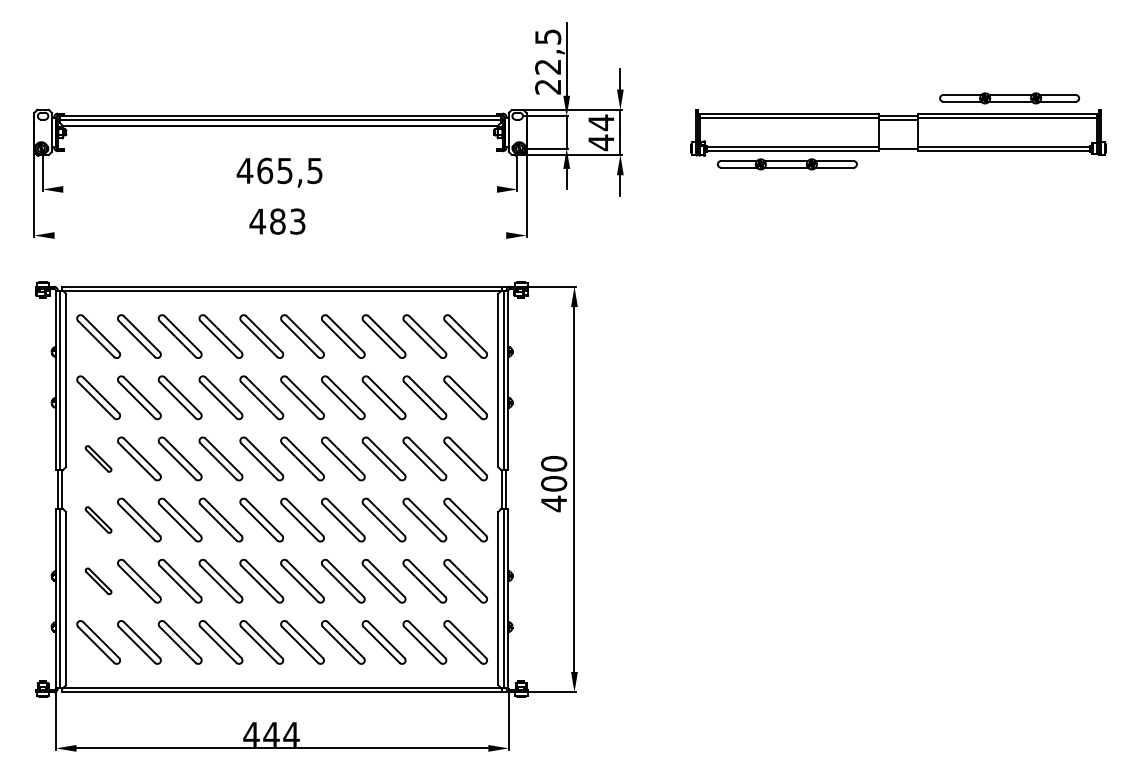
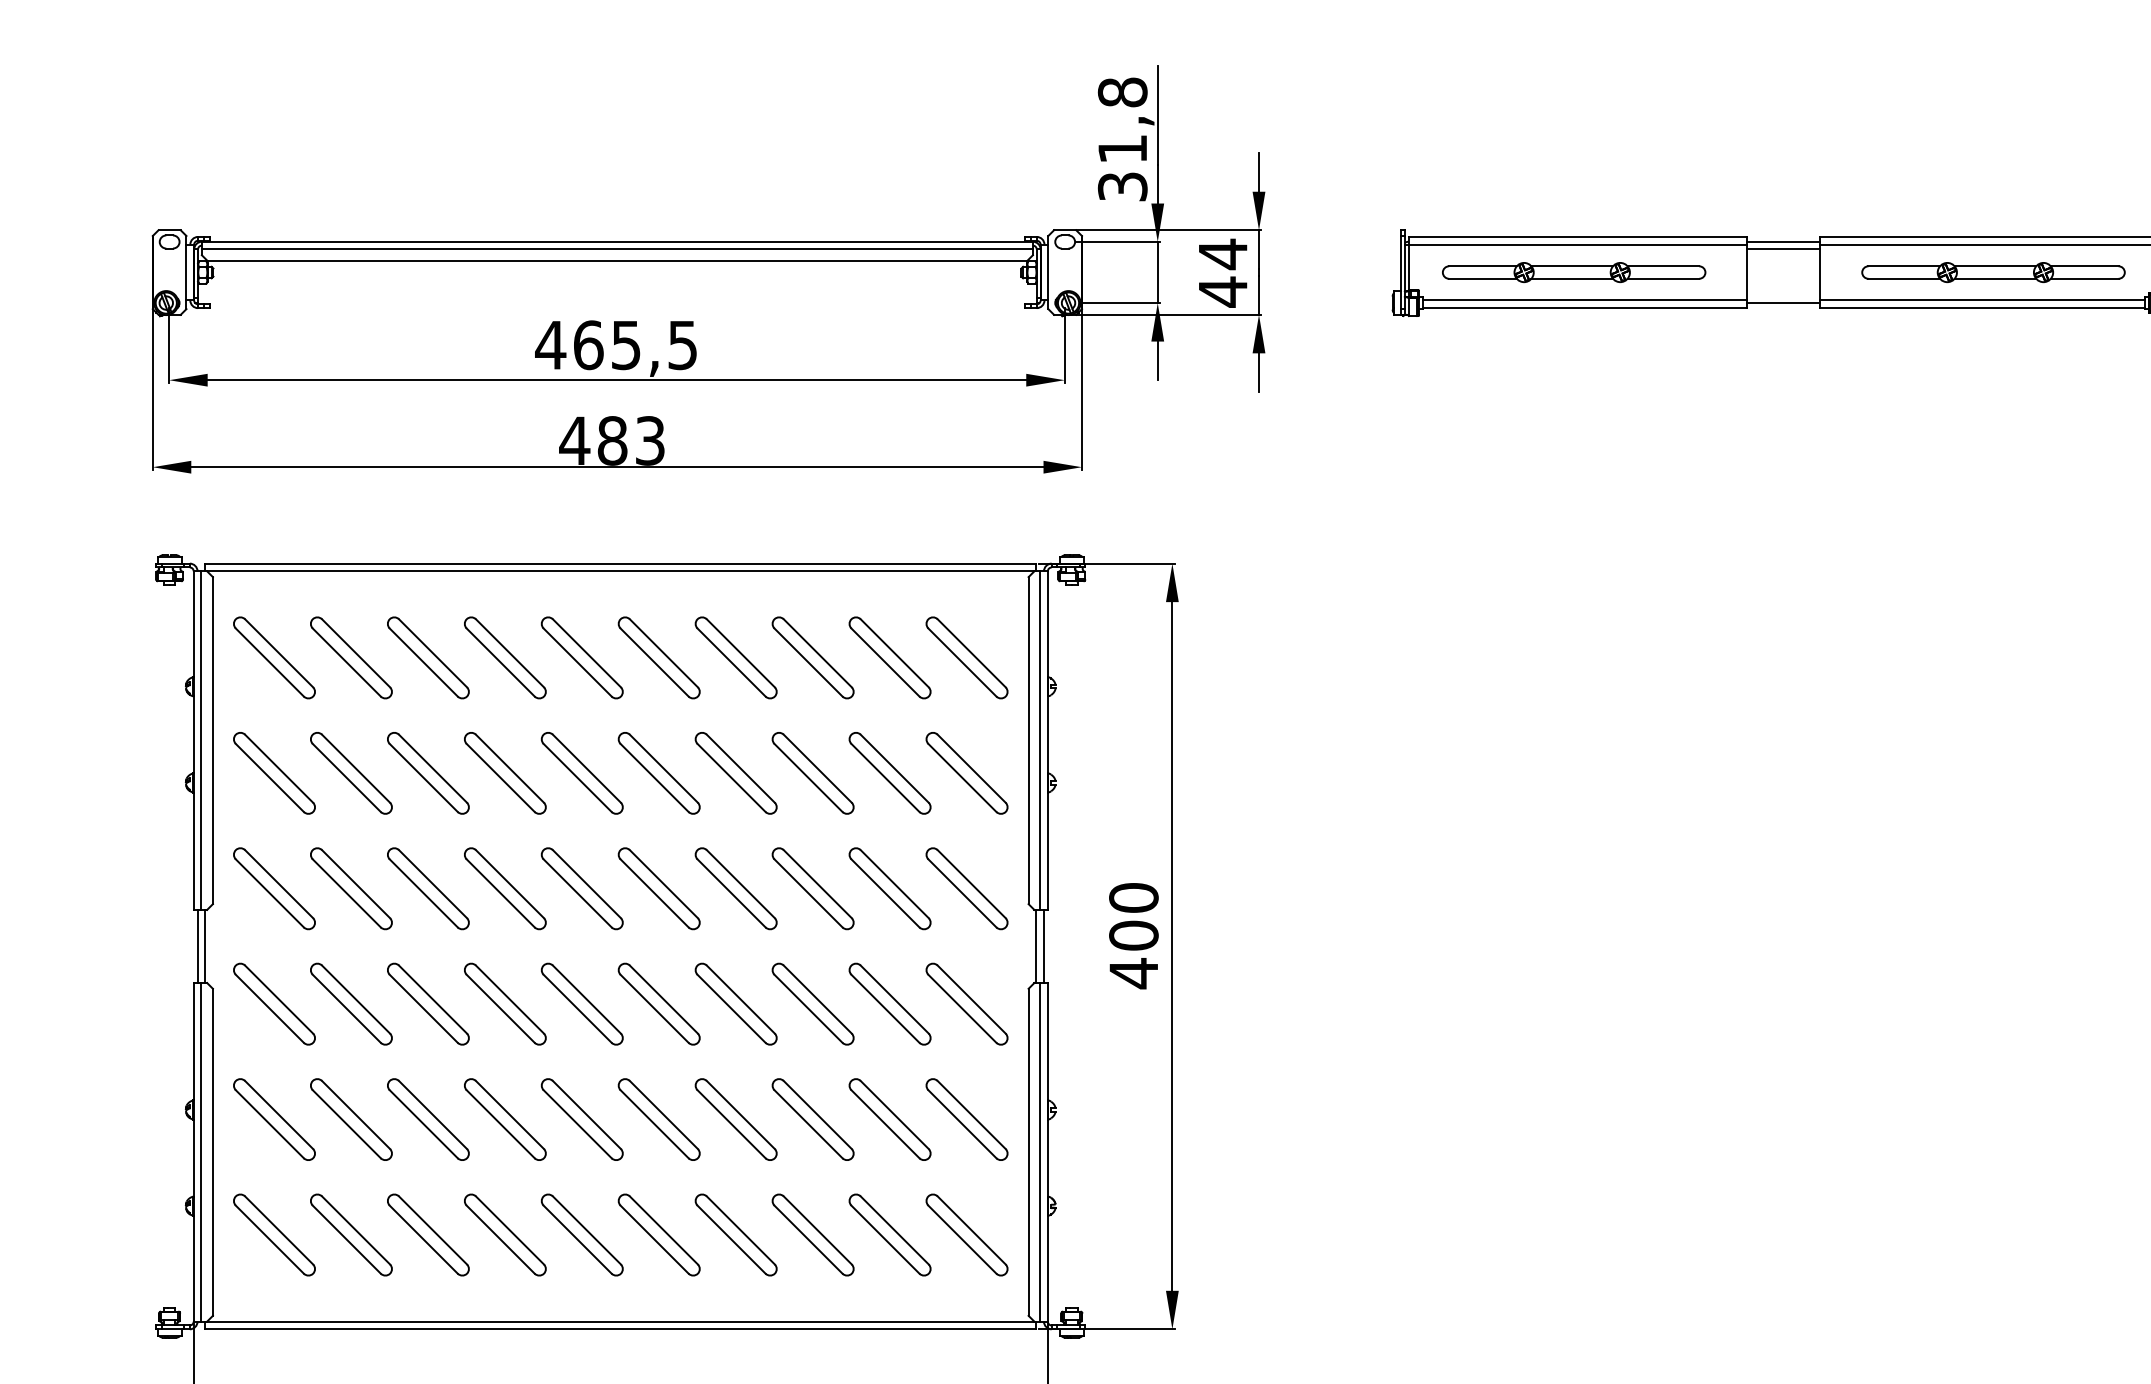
text: (548, 61) -> (1123, 138), 22,5 -> 31,8
part: (1009, 98) -> (1993, 272), moved
part: (786, 164) -> (1572, 272), moved
line: (280, 189) -> (617, 380), added
line: (280, 235) -> (617, 467), added
part: (98, 458) -> (274, 887), size x1.67
part: (98, 519) -> (274, 1003), size x1.67
part: (98, 581) -> (274, 1120), size x1.67

